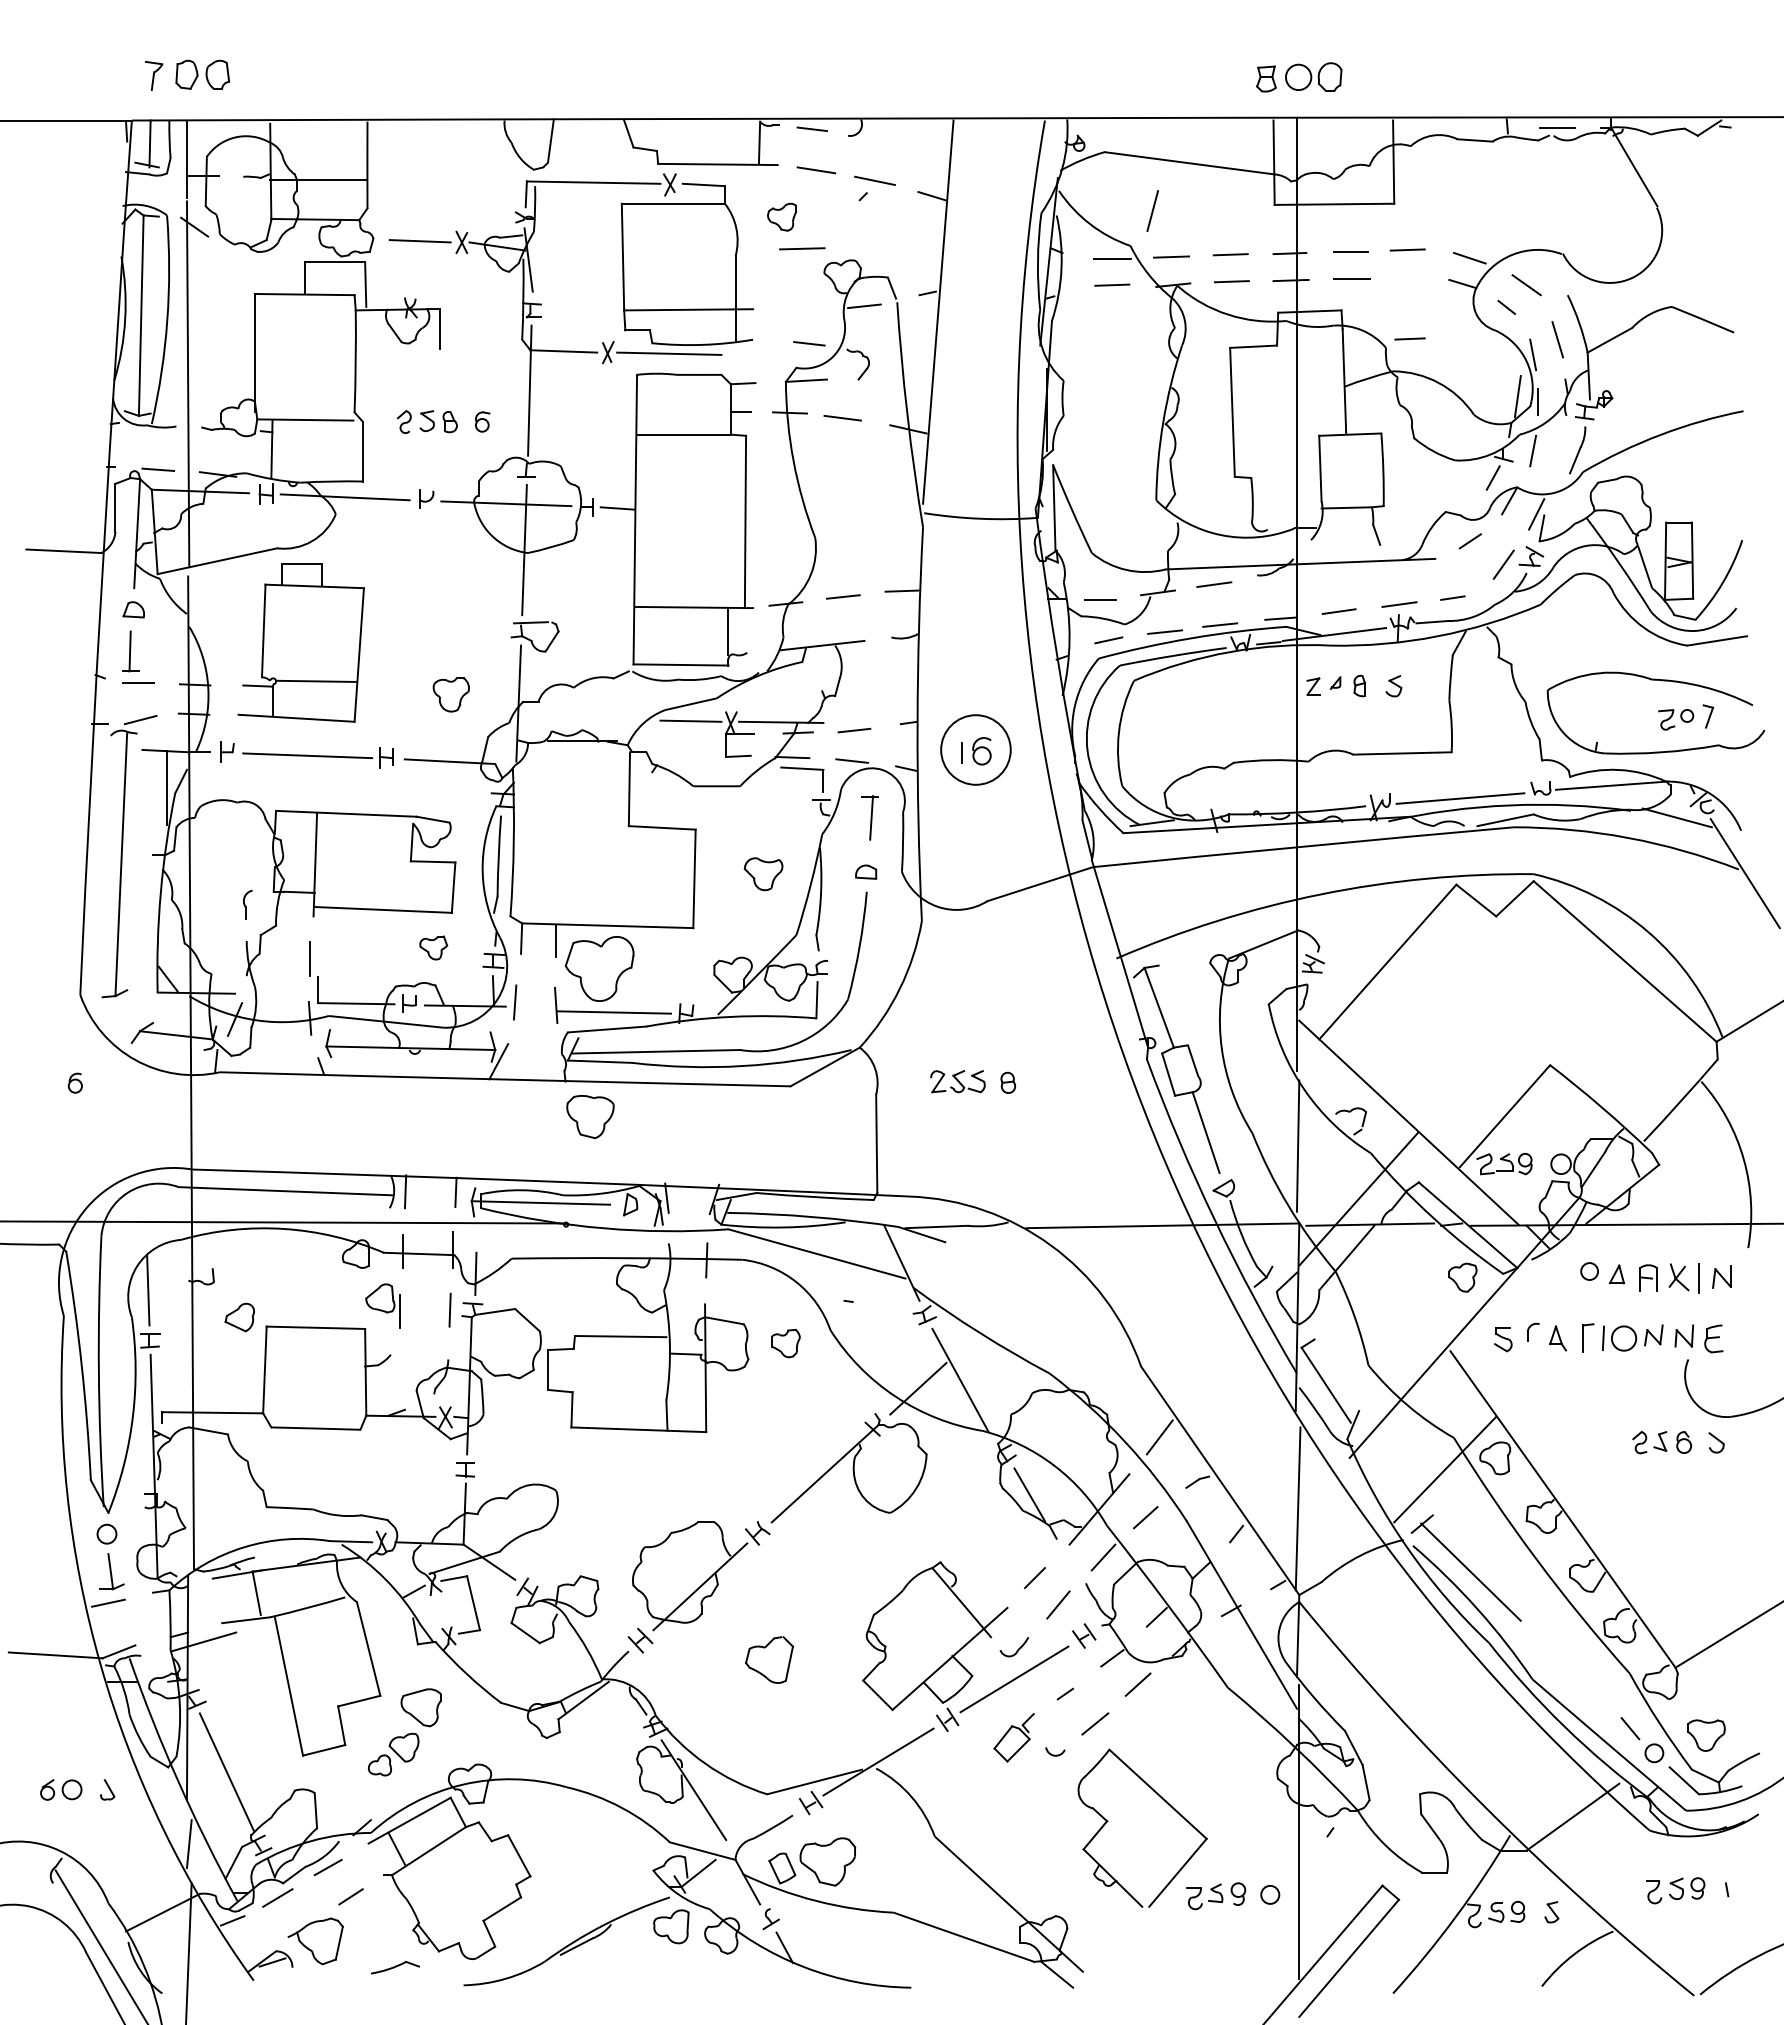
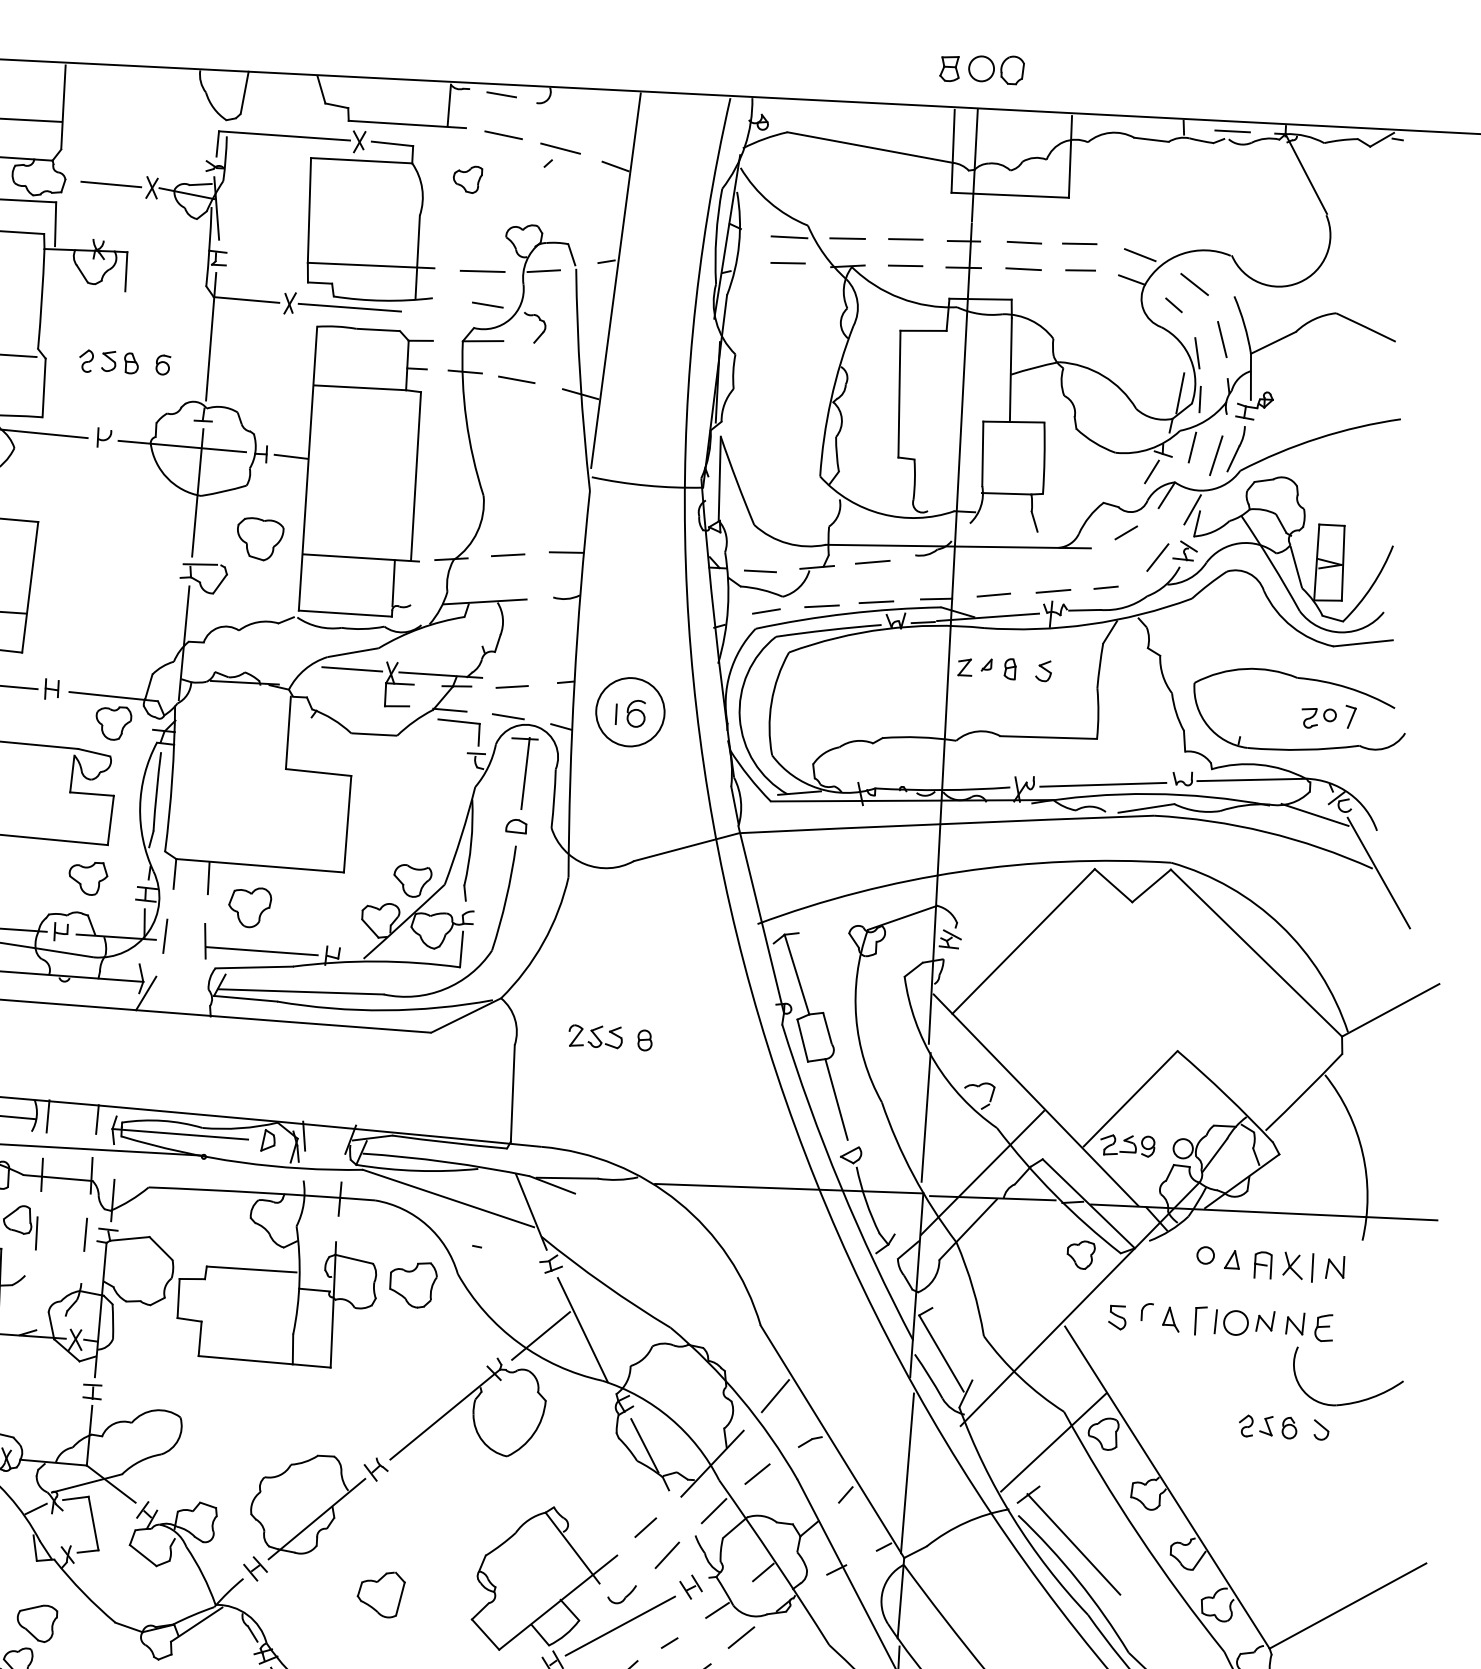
line: (1152, 210) -> (1216, 455), moved
line: (802, 248) -> (482, 271), moved
line: (1409, 338) -> (1080, 269), moved
part: (450, 694) -> (112, 722), moved
part: (869, 817) -> (522, 772), size x1.67
part: (763, 874) -> (412, 881), moved
part: (433, 947) -> (88, 878), size x1.43
part: (599, 968) -> (249, 907), size x0.62
part: (590, 1117) -> (260, 539), moved
part: (785, 1343) -> (413, 1284), size x1.67

